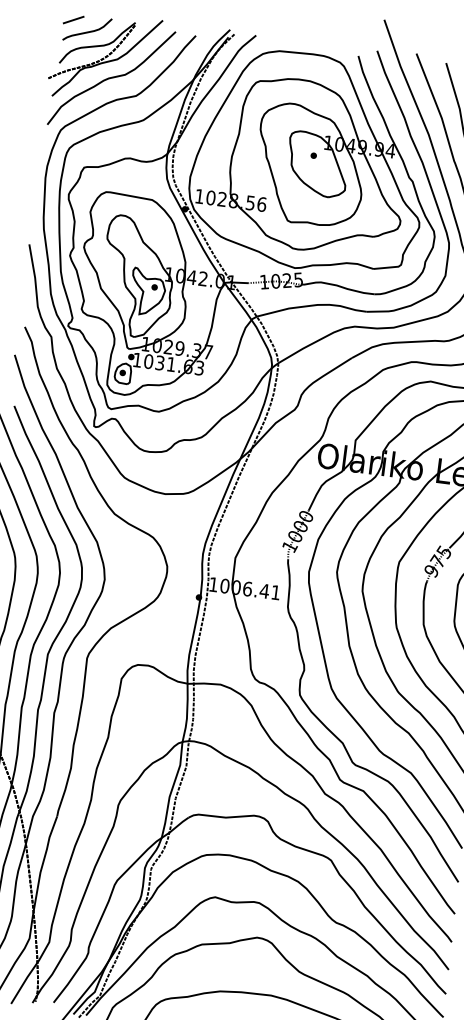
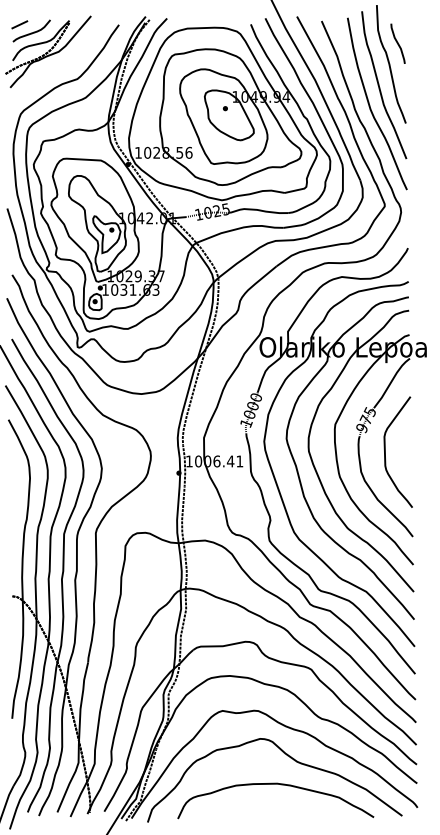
curve: (112, 78) -> (56, 67), removed

